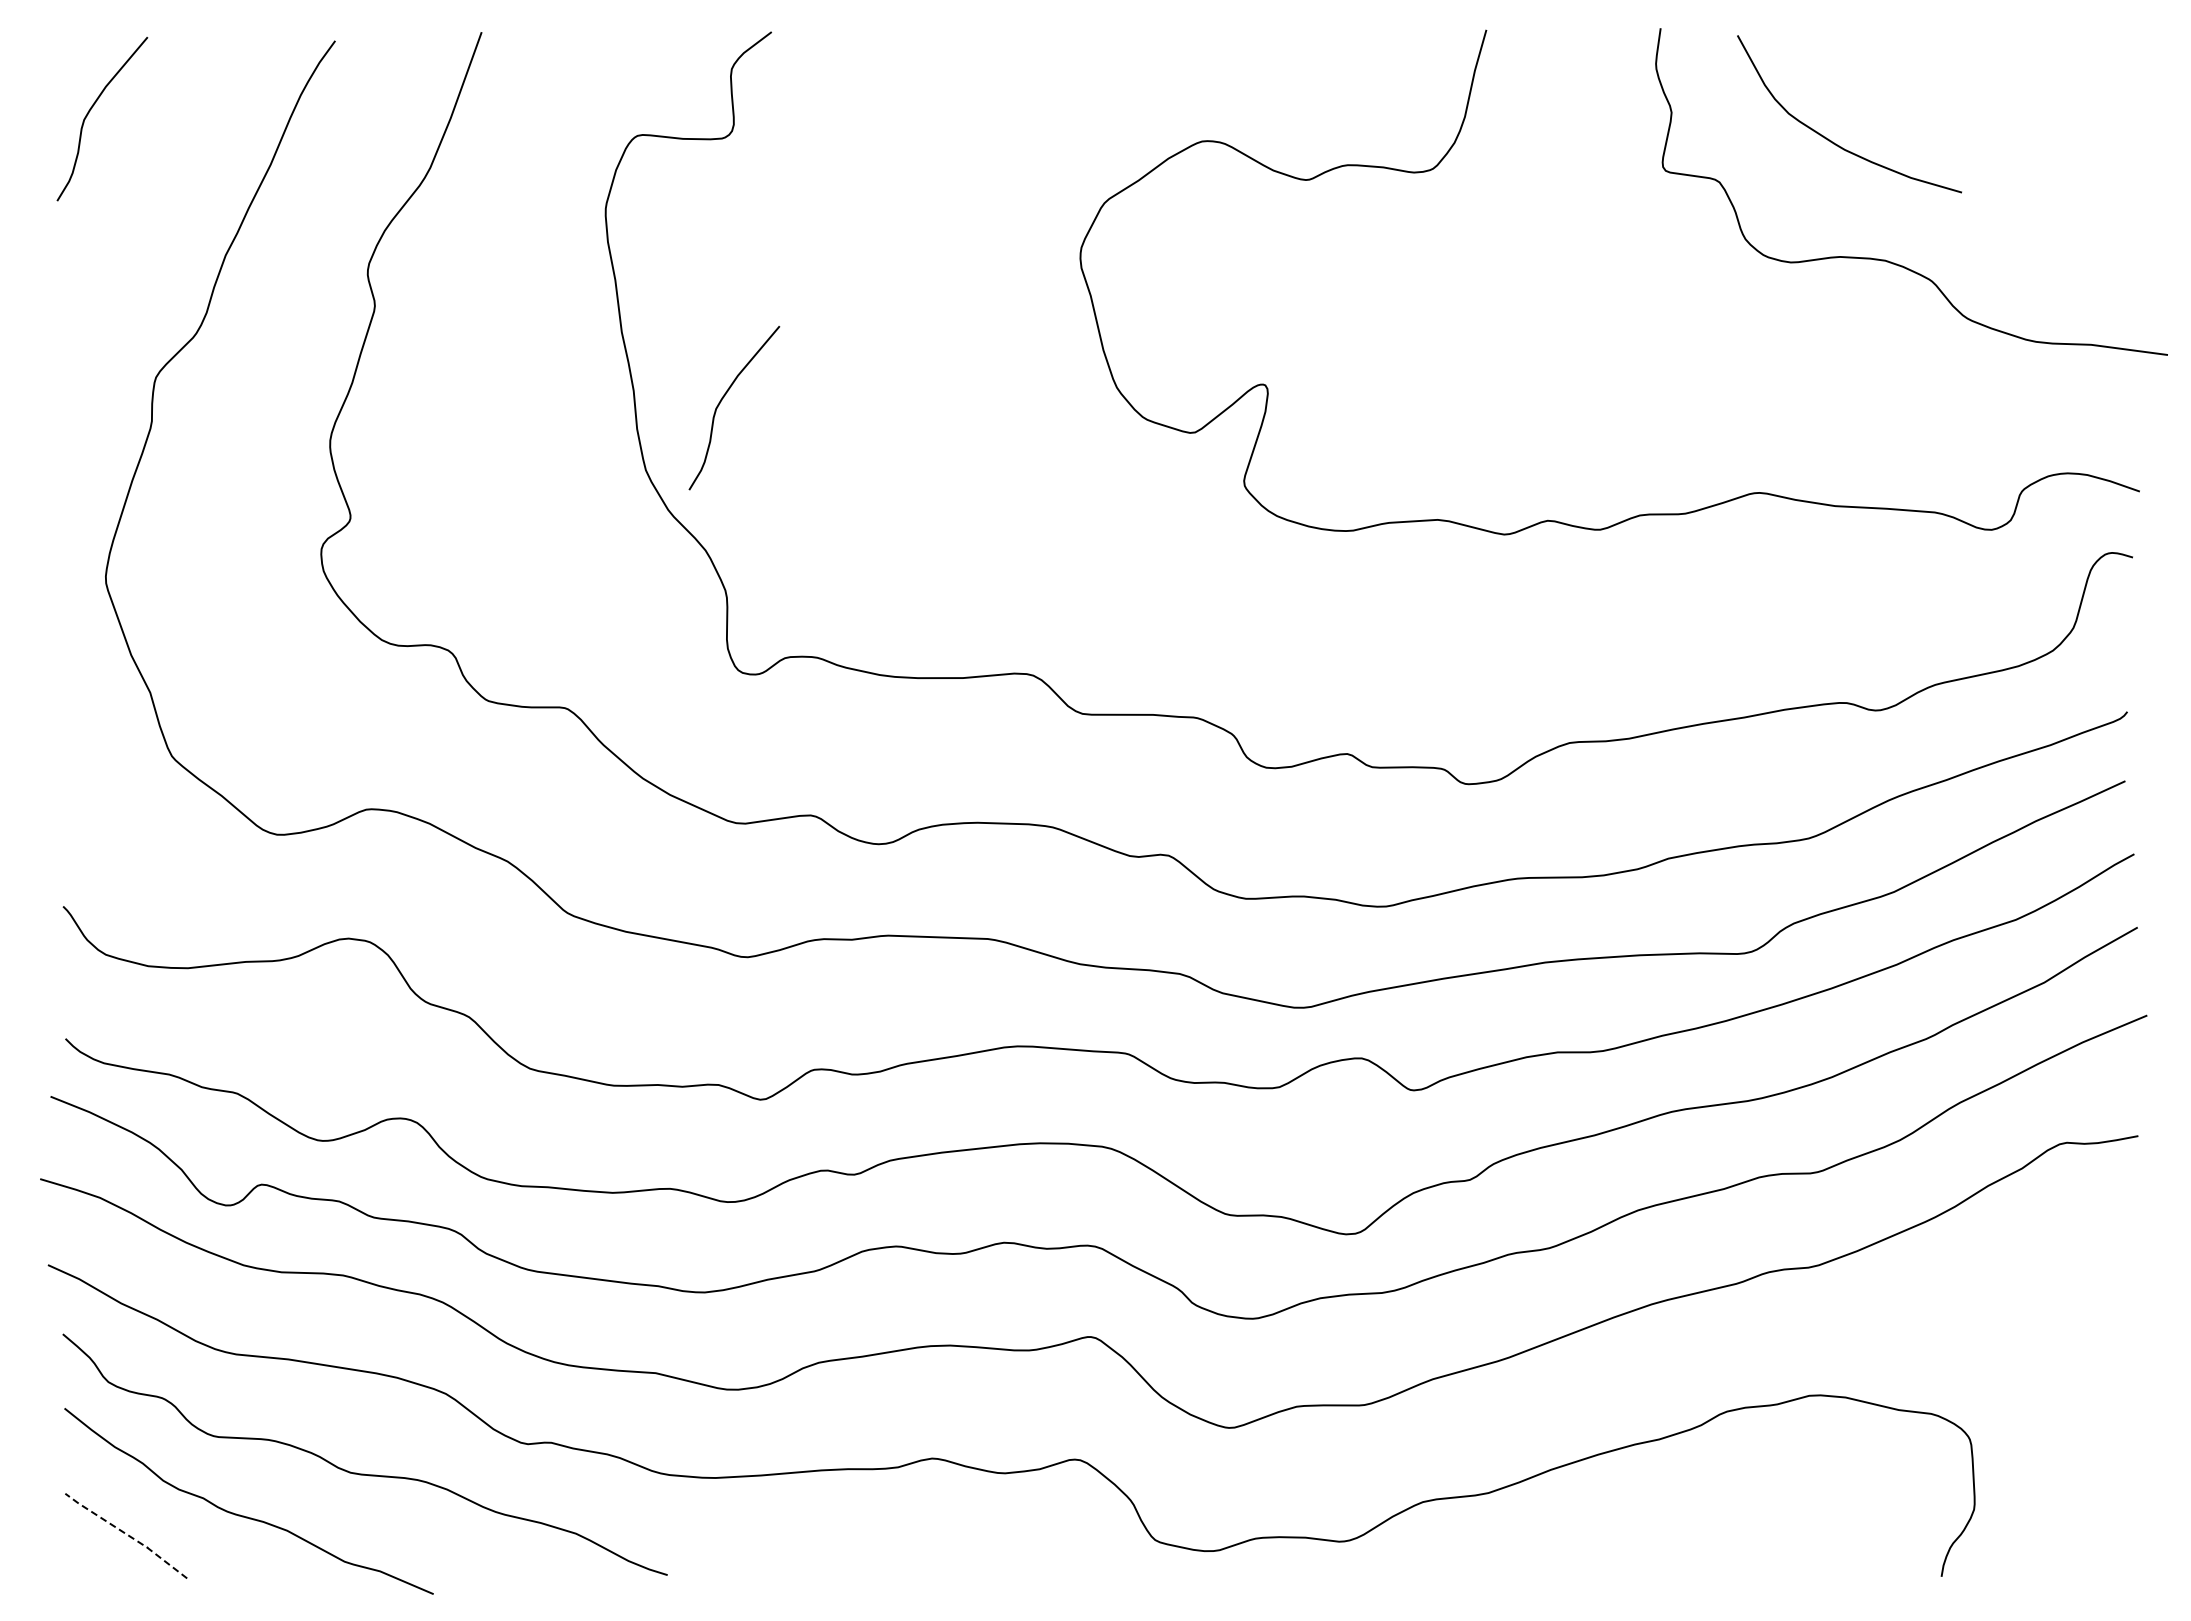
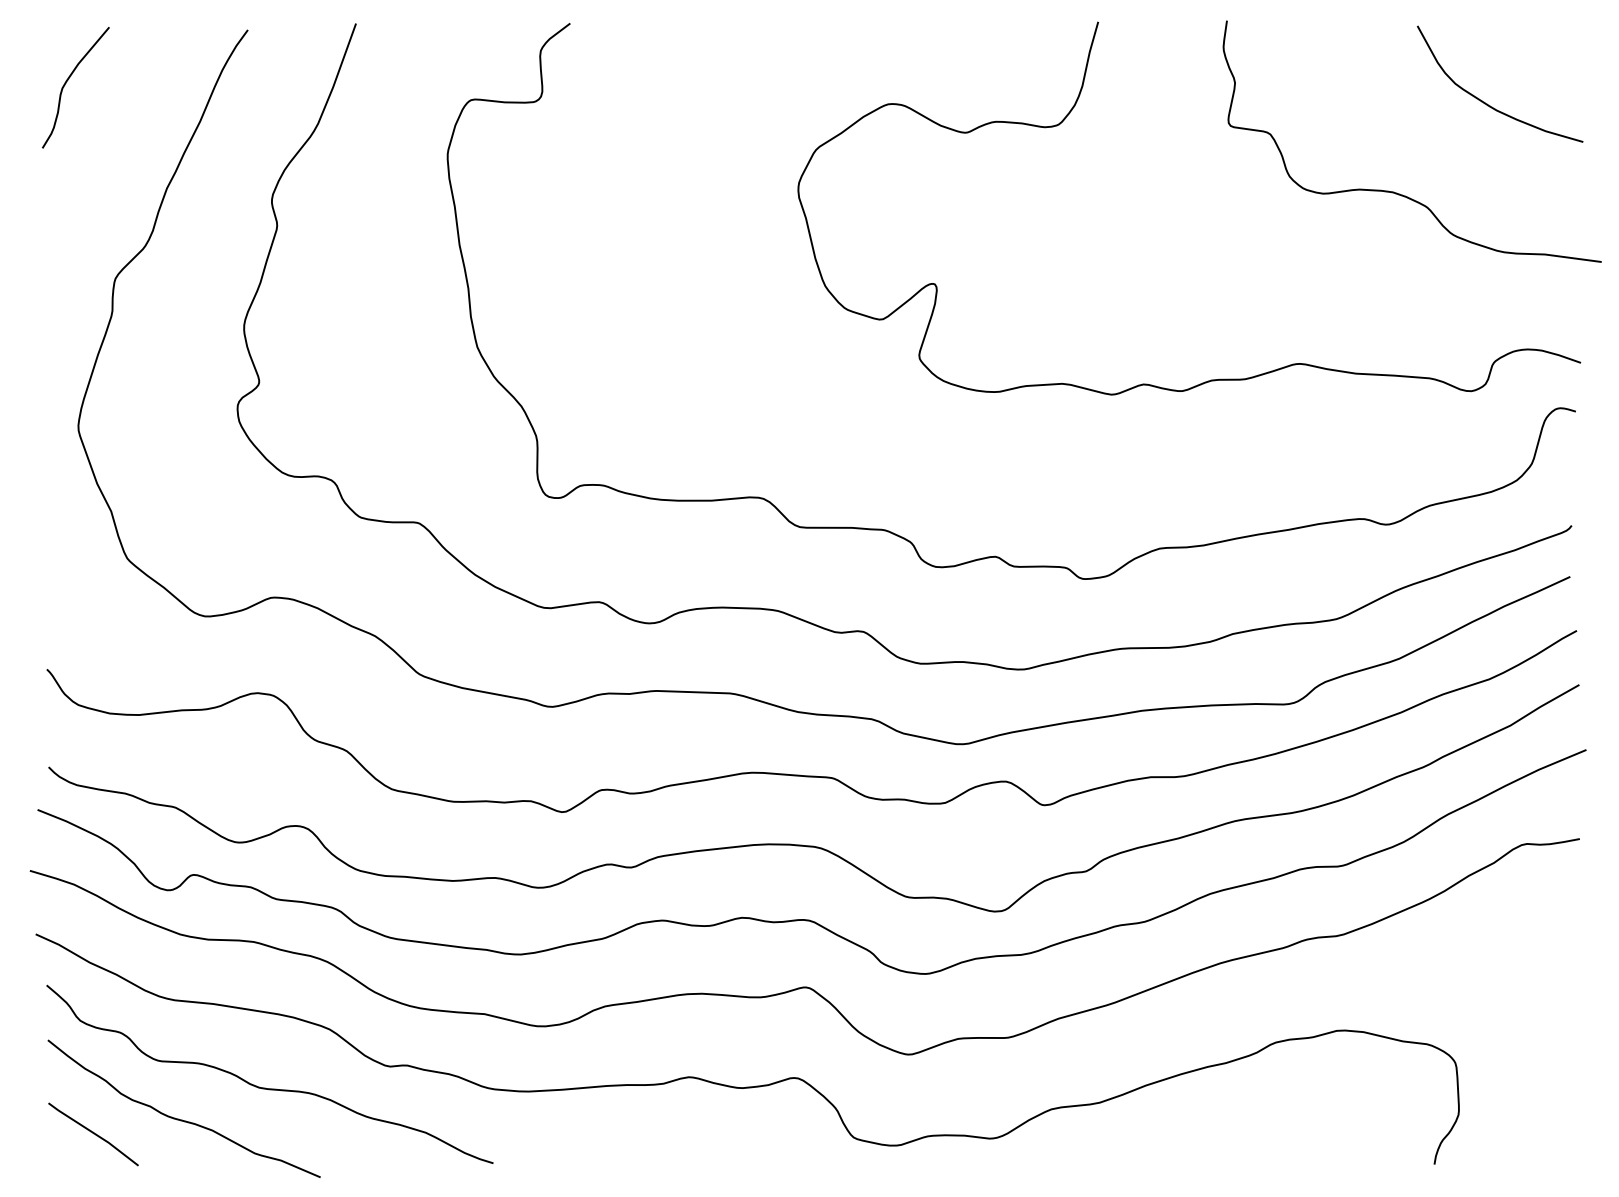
curve: (1831, 140) -> (1486, 103), moved
curve: (722, 400) -> (533, 295), removed
line: (126, 1534) -> (93, 1133), dashed -> solid

